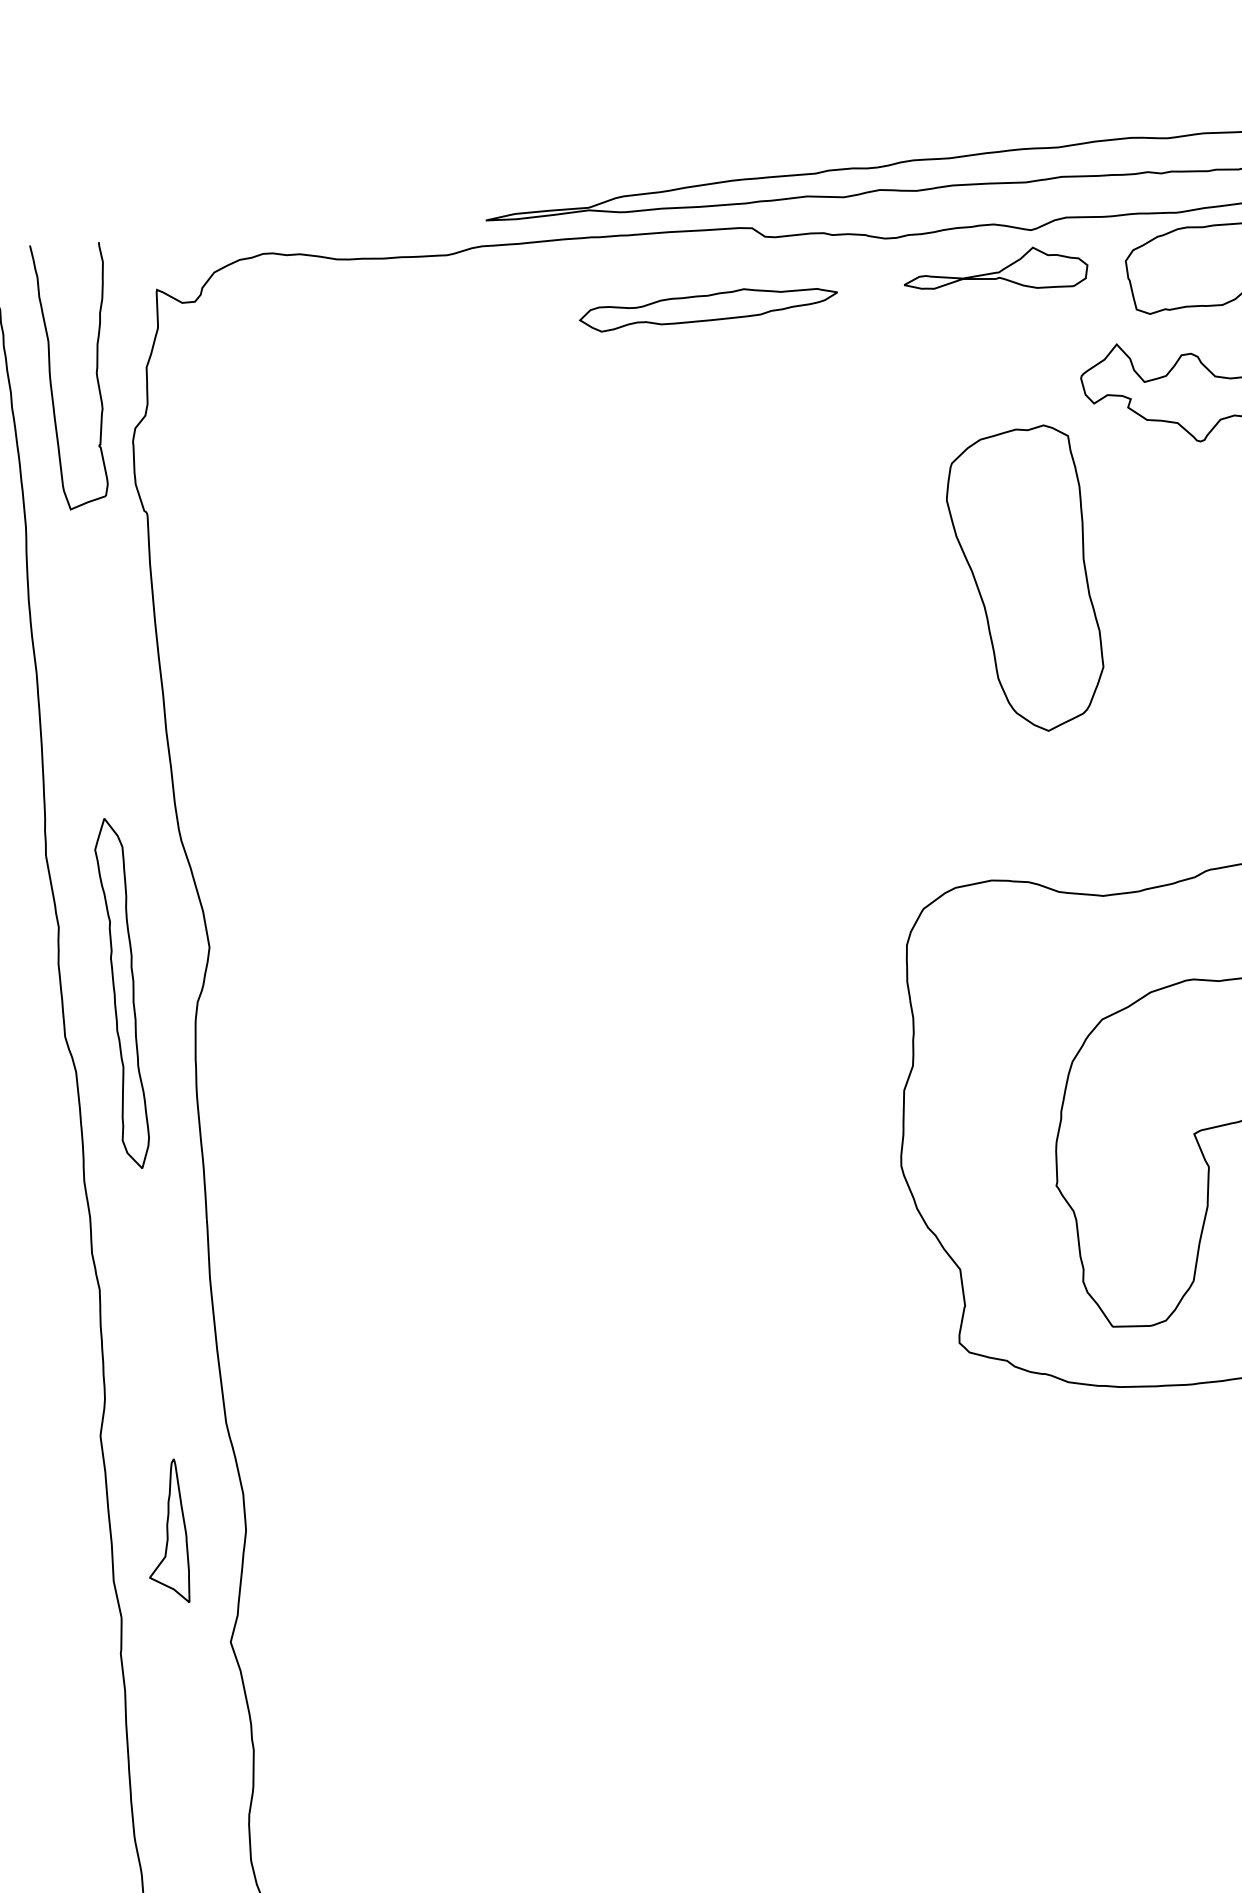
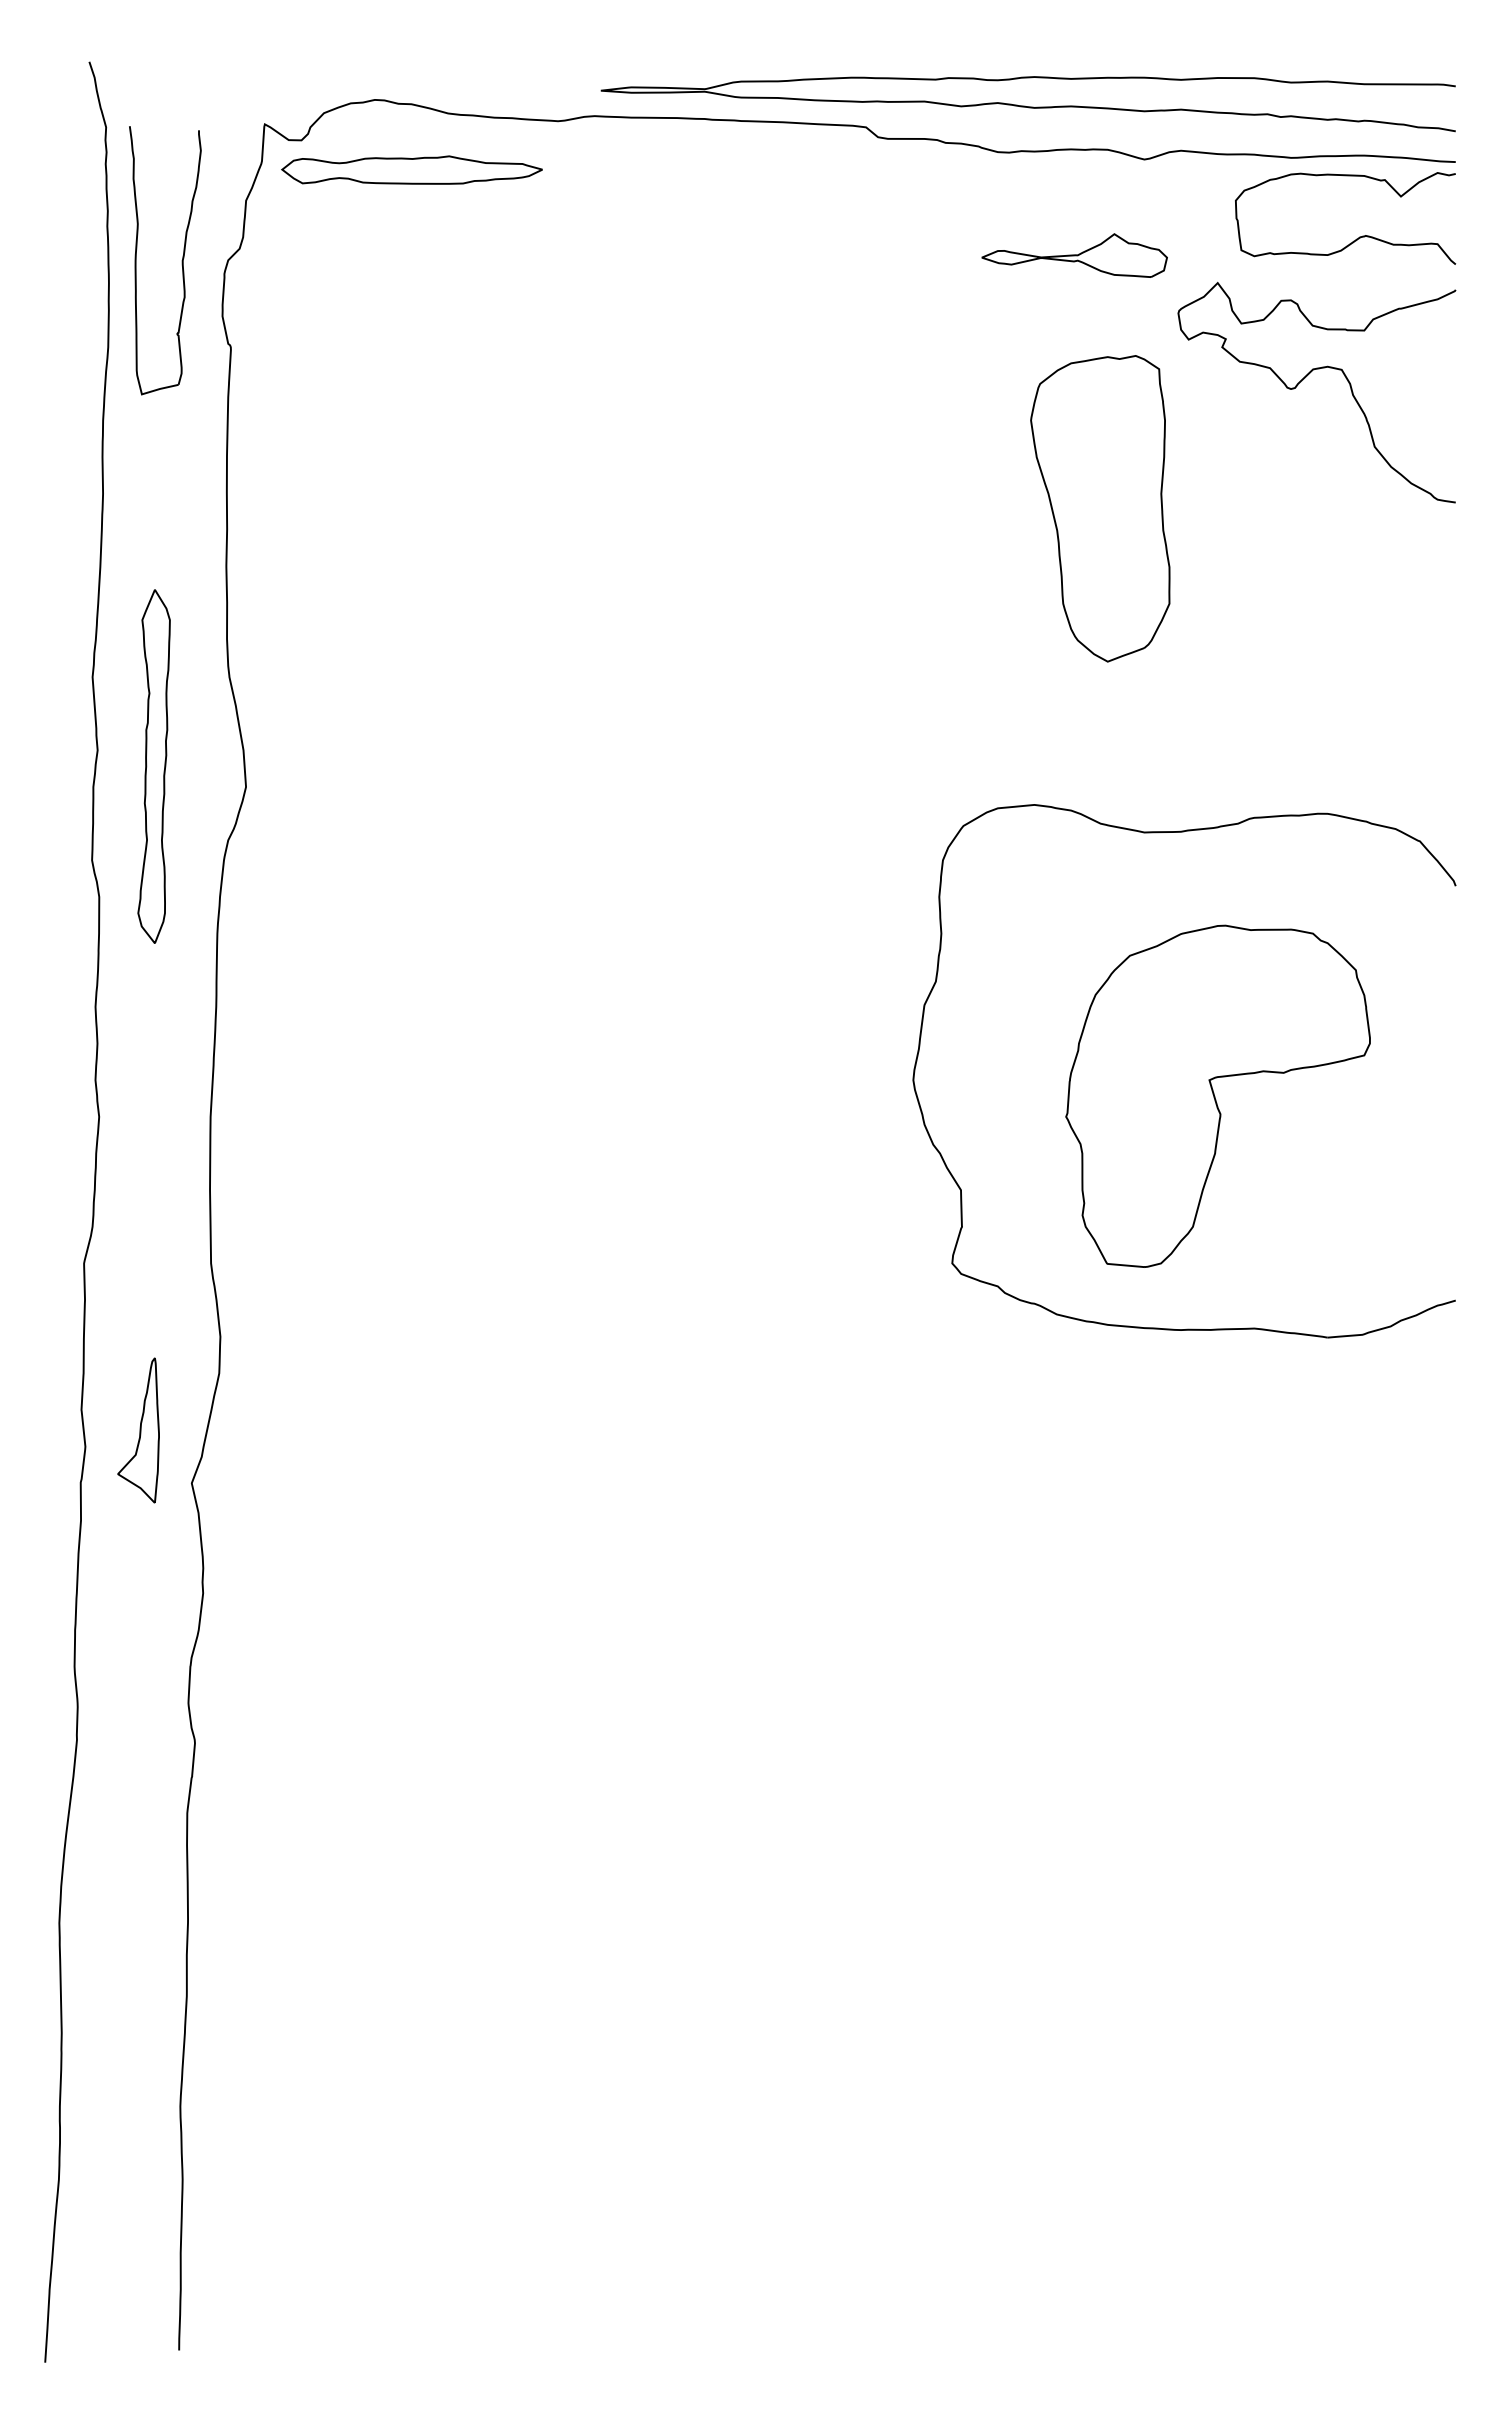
part: (995, 273) -> (1074, 255), moved
part: (707, 306) -> (411, 169), moved
part: (95, 372) -> (181, 260), moved
part: (121, 993) -> (153, 766), moved
part: (165, 1532) -> (138, 1430), moved

